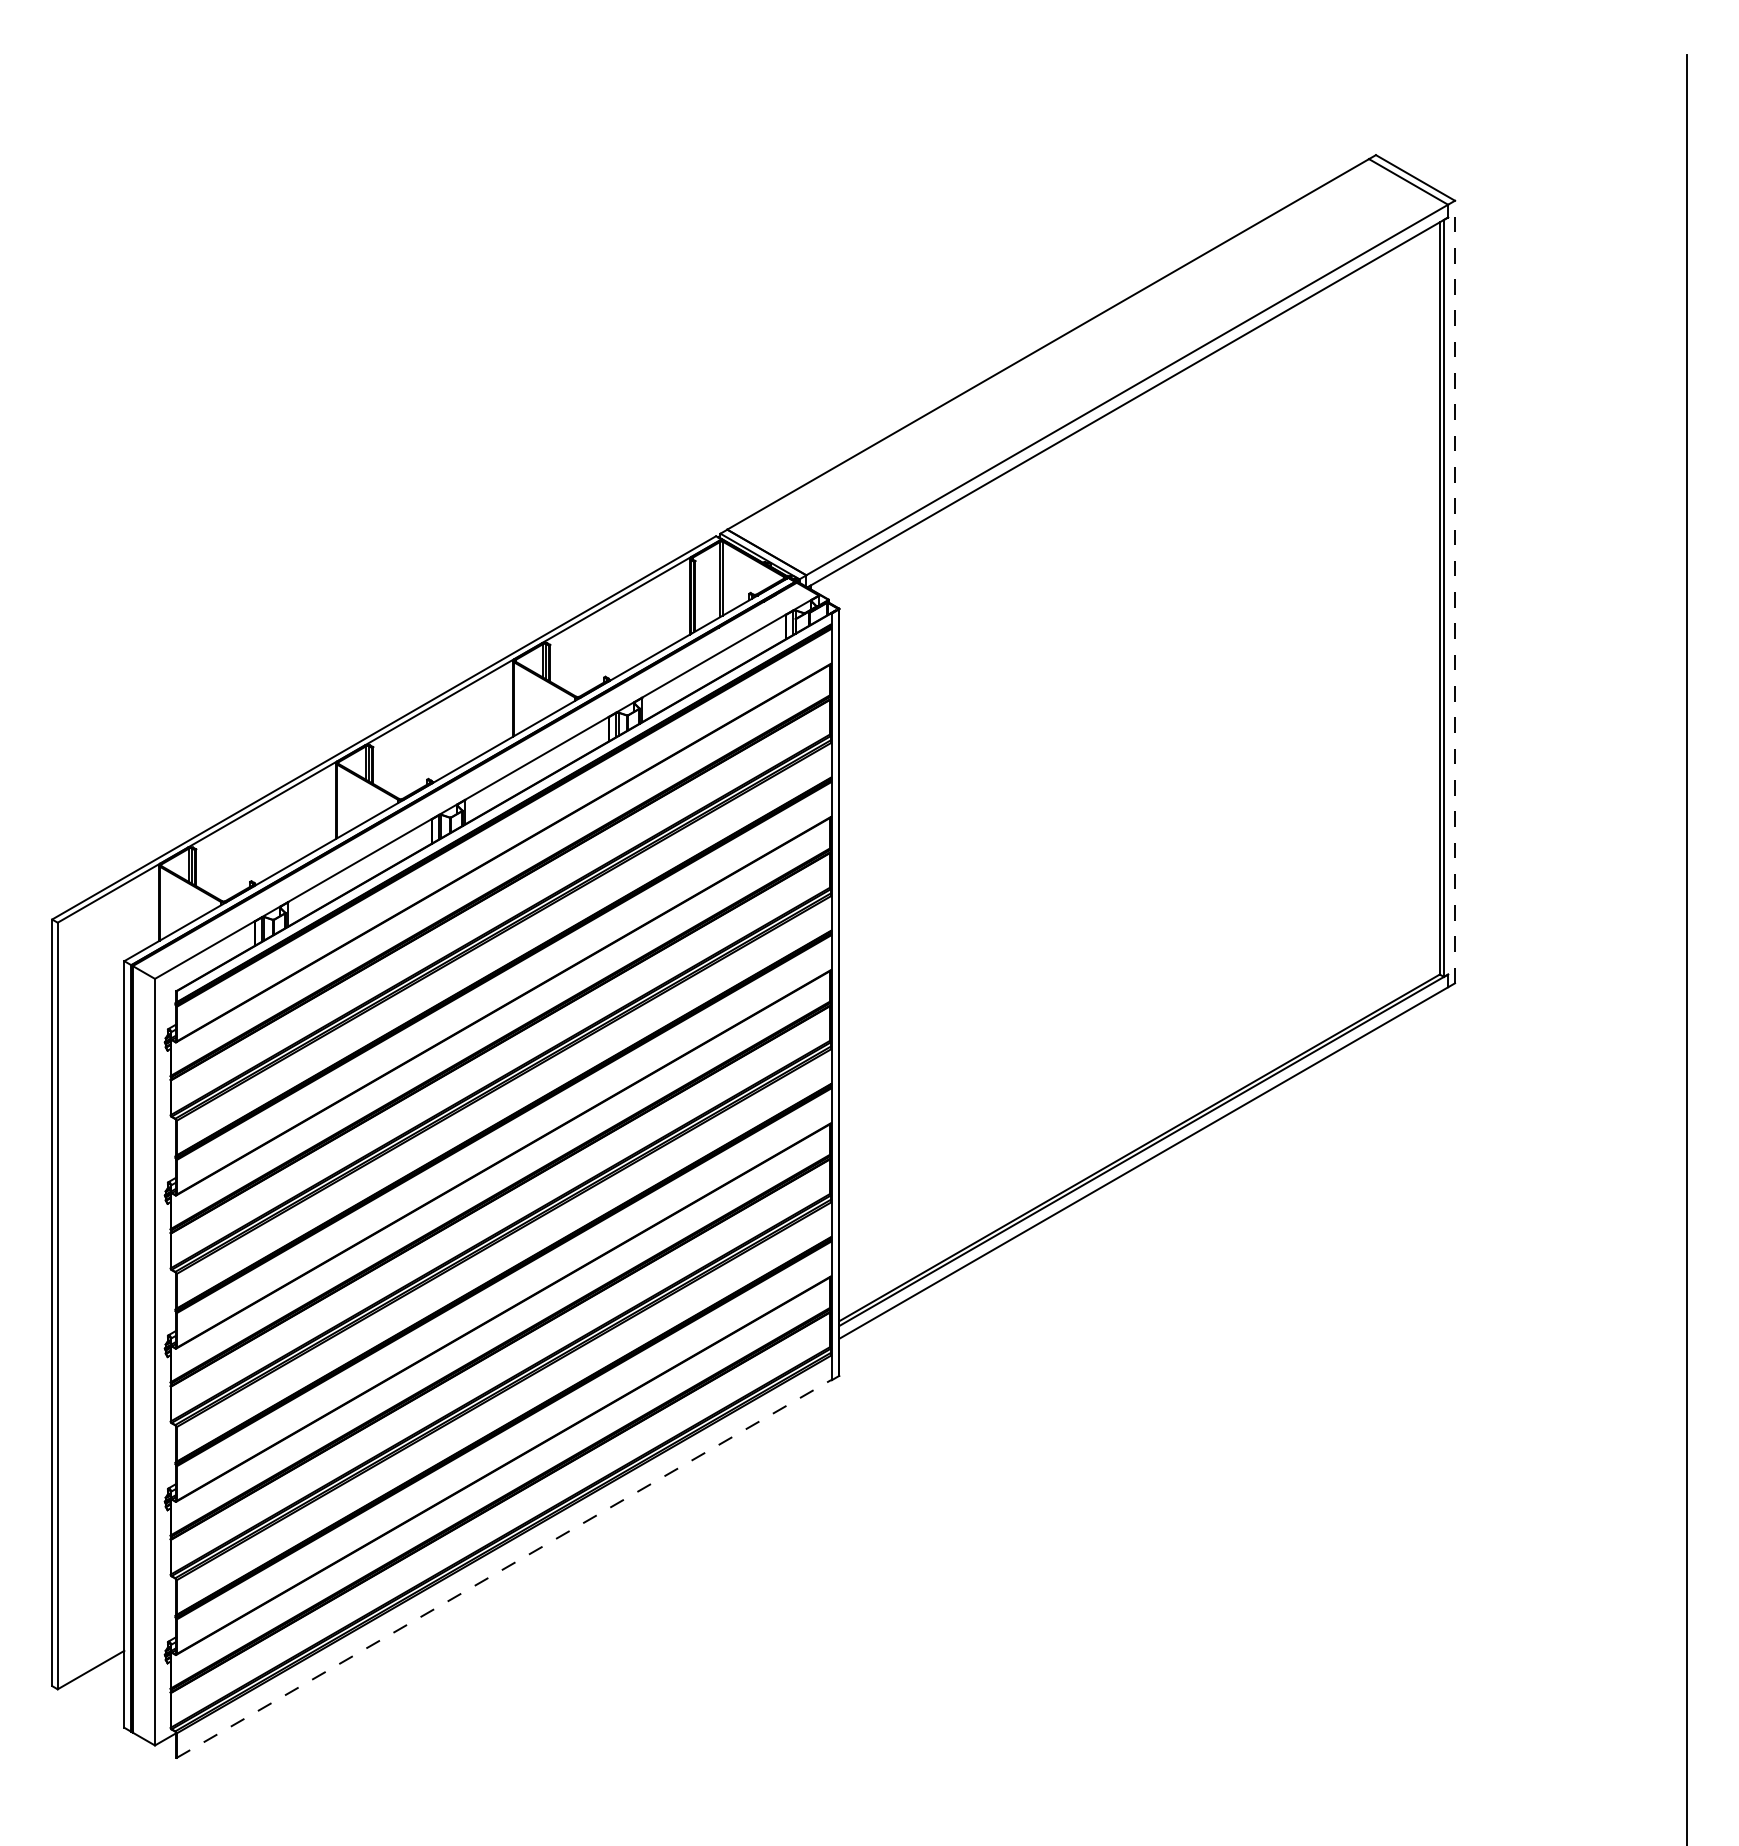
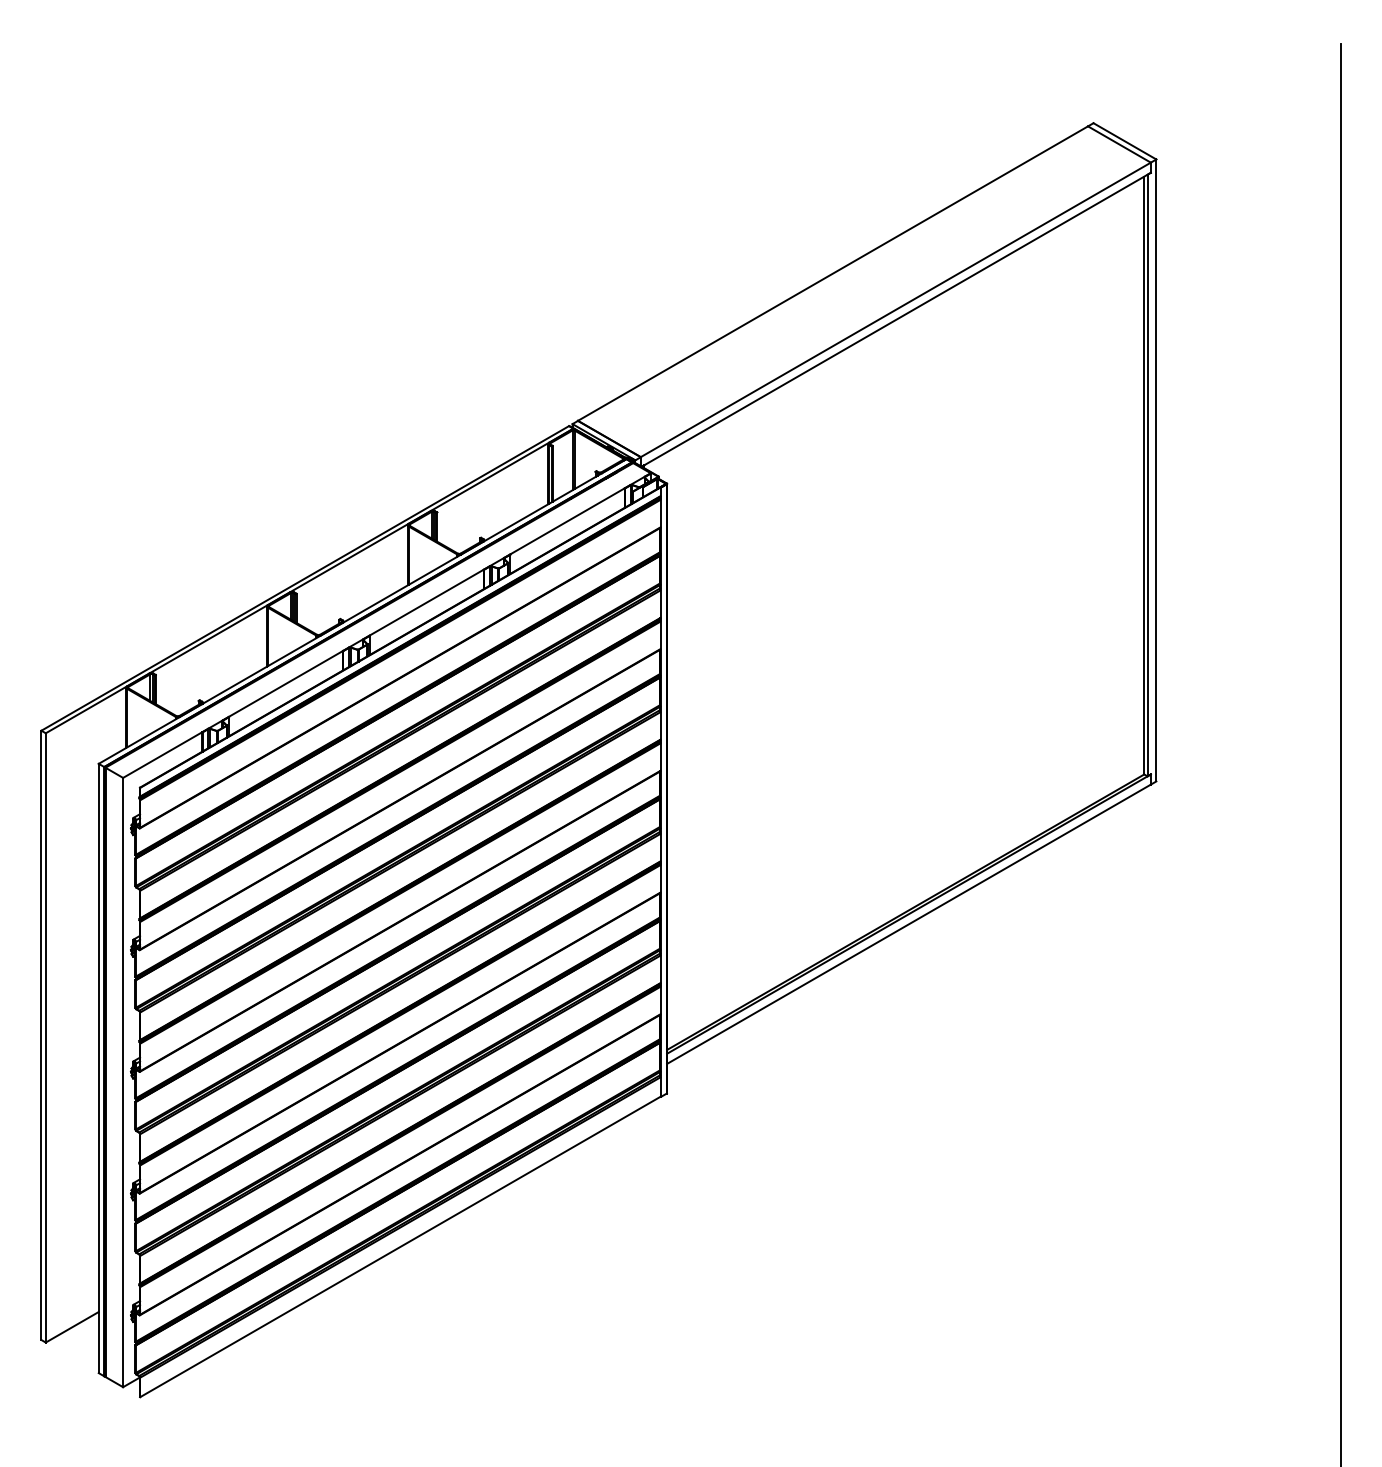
line: (1455, 592) -> (1156, 470), dashed -> solid
line: (503, 1568) -> (400, 1246), dashed -> solid

